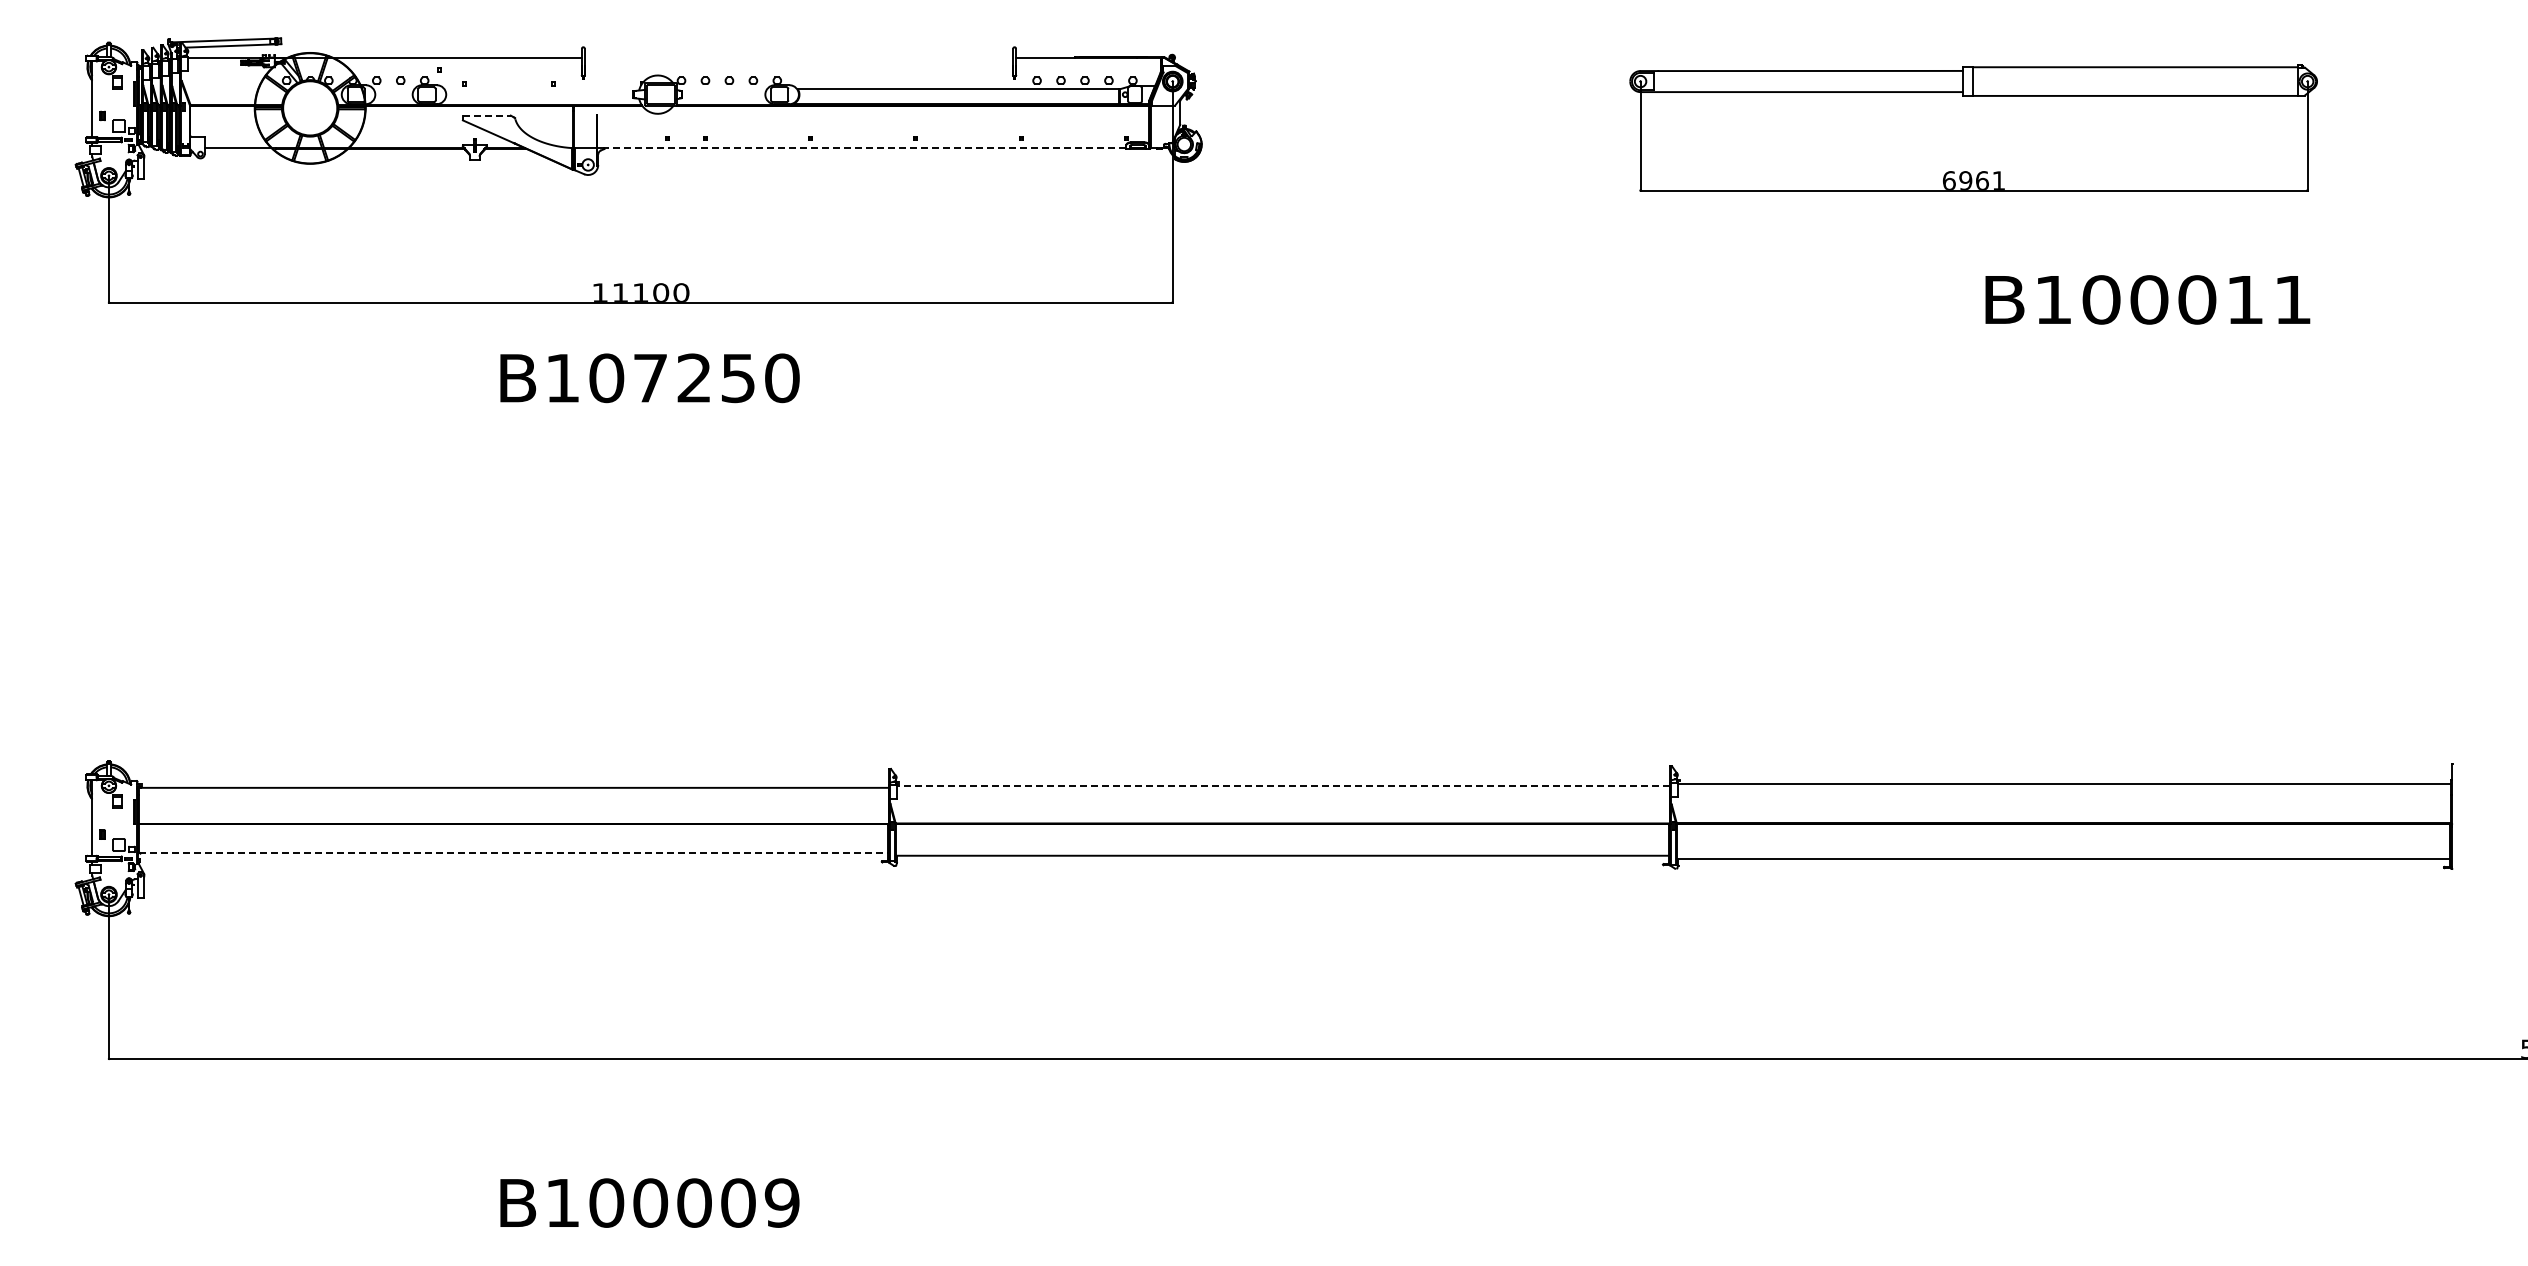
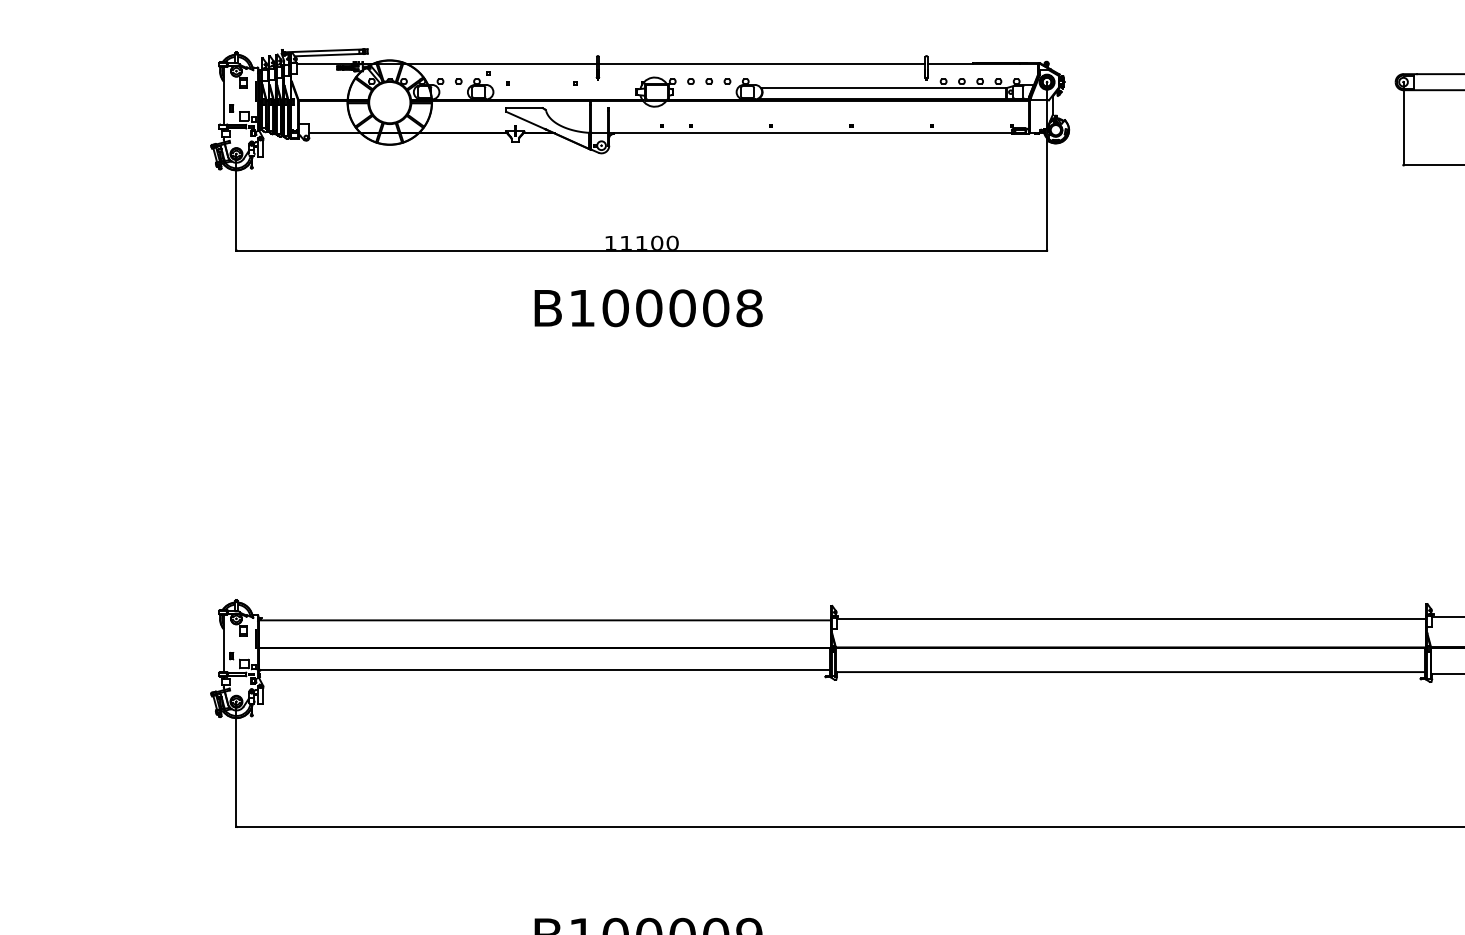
line: (798, 57) -> (761, 63), added
line: (486, 115) -> (524, 108), dashed -> solid
line: (864, 148) -> (812, 133), dashed -> solid
text: (716, 378) -> (699, 308), B107250 -> B100008
line: (1283, 785) -> (1131, 618), dashed -> solid
line: (513, 852) -> (544, 669), dashed -> solid

